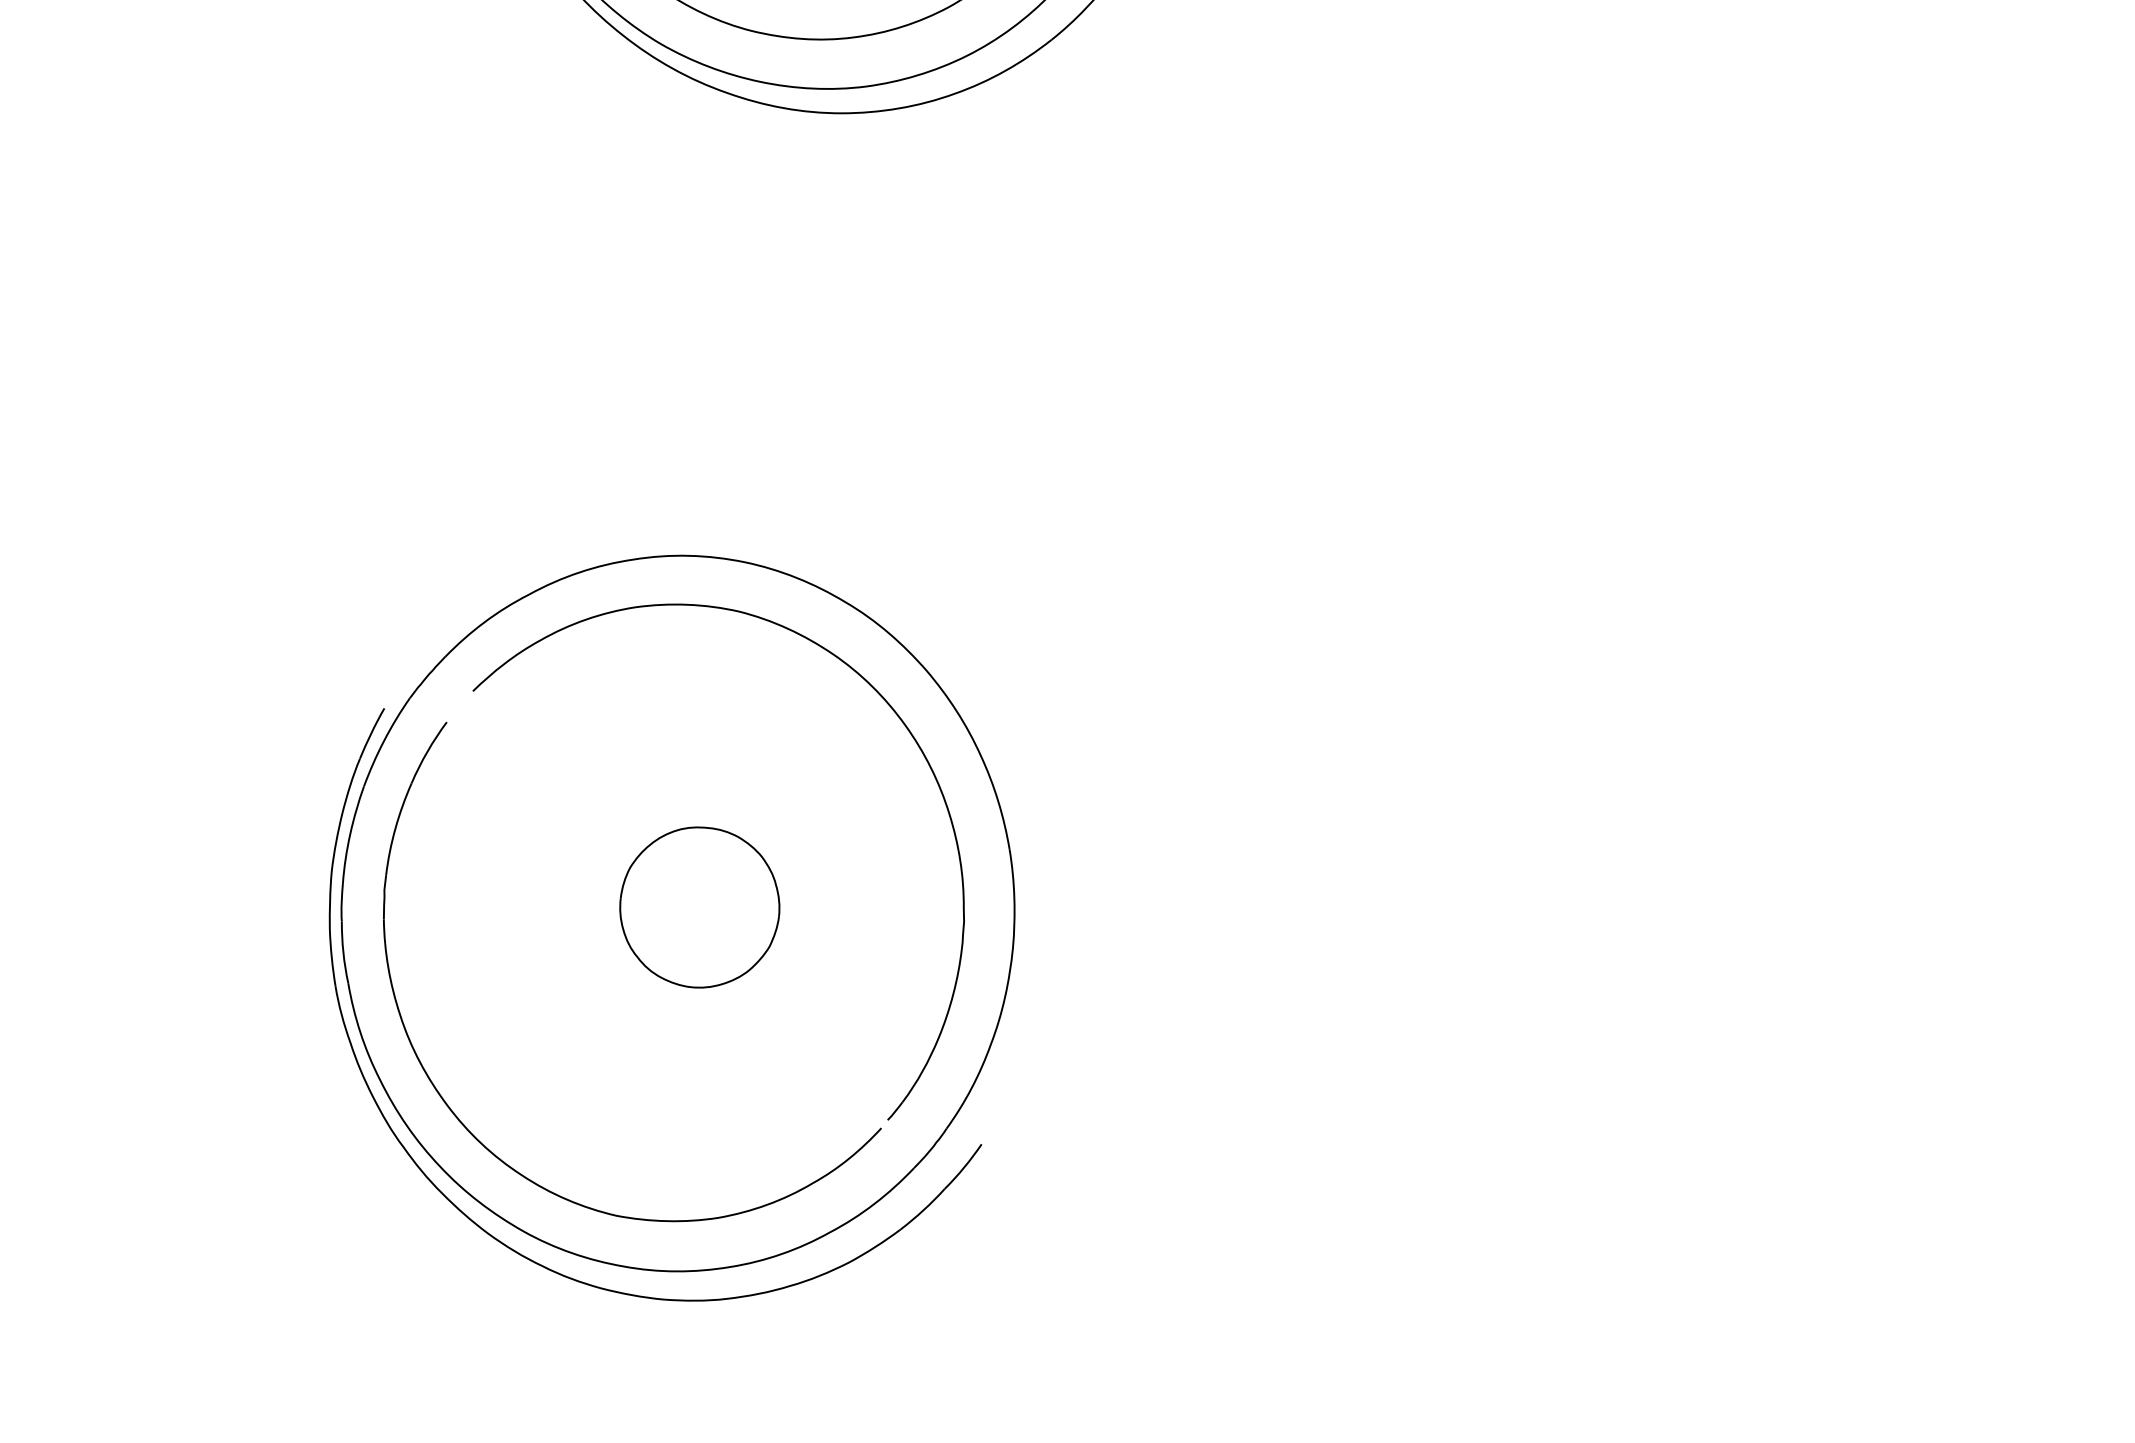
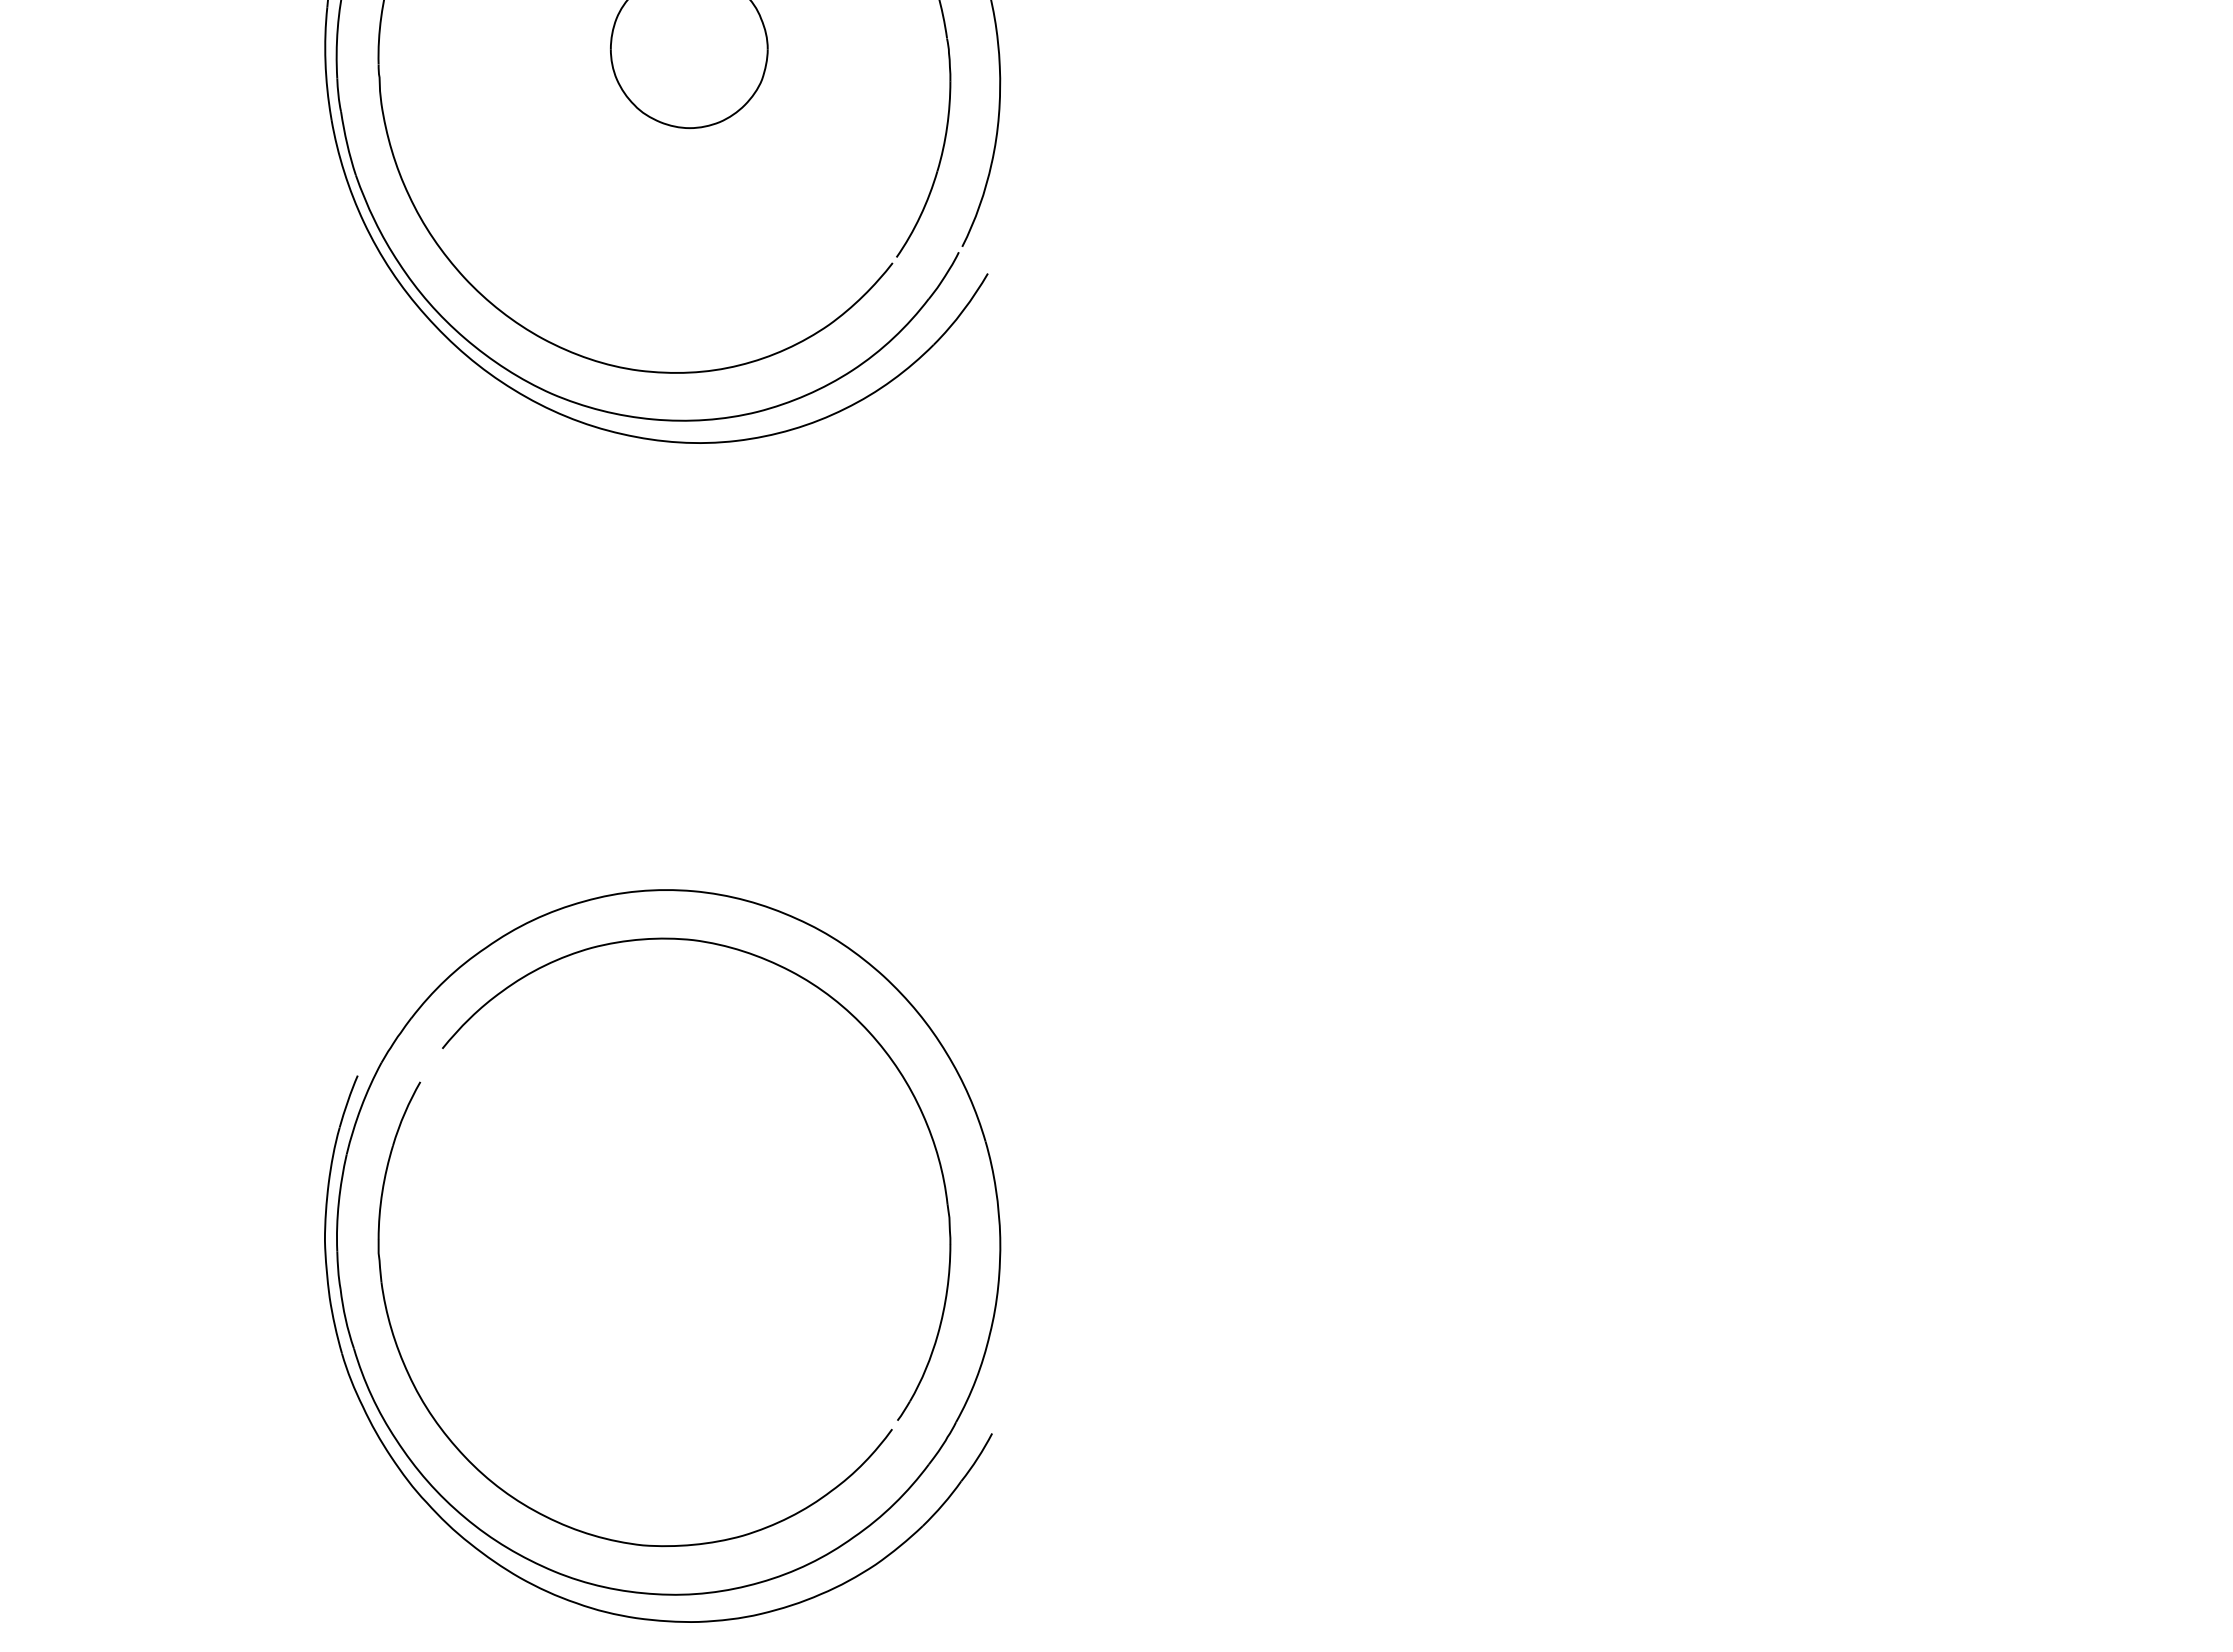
part: (700, 907) -> (689, 1234), removed

